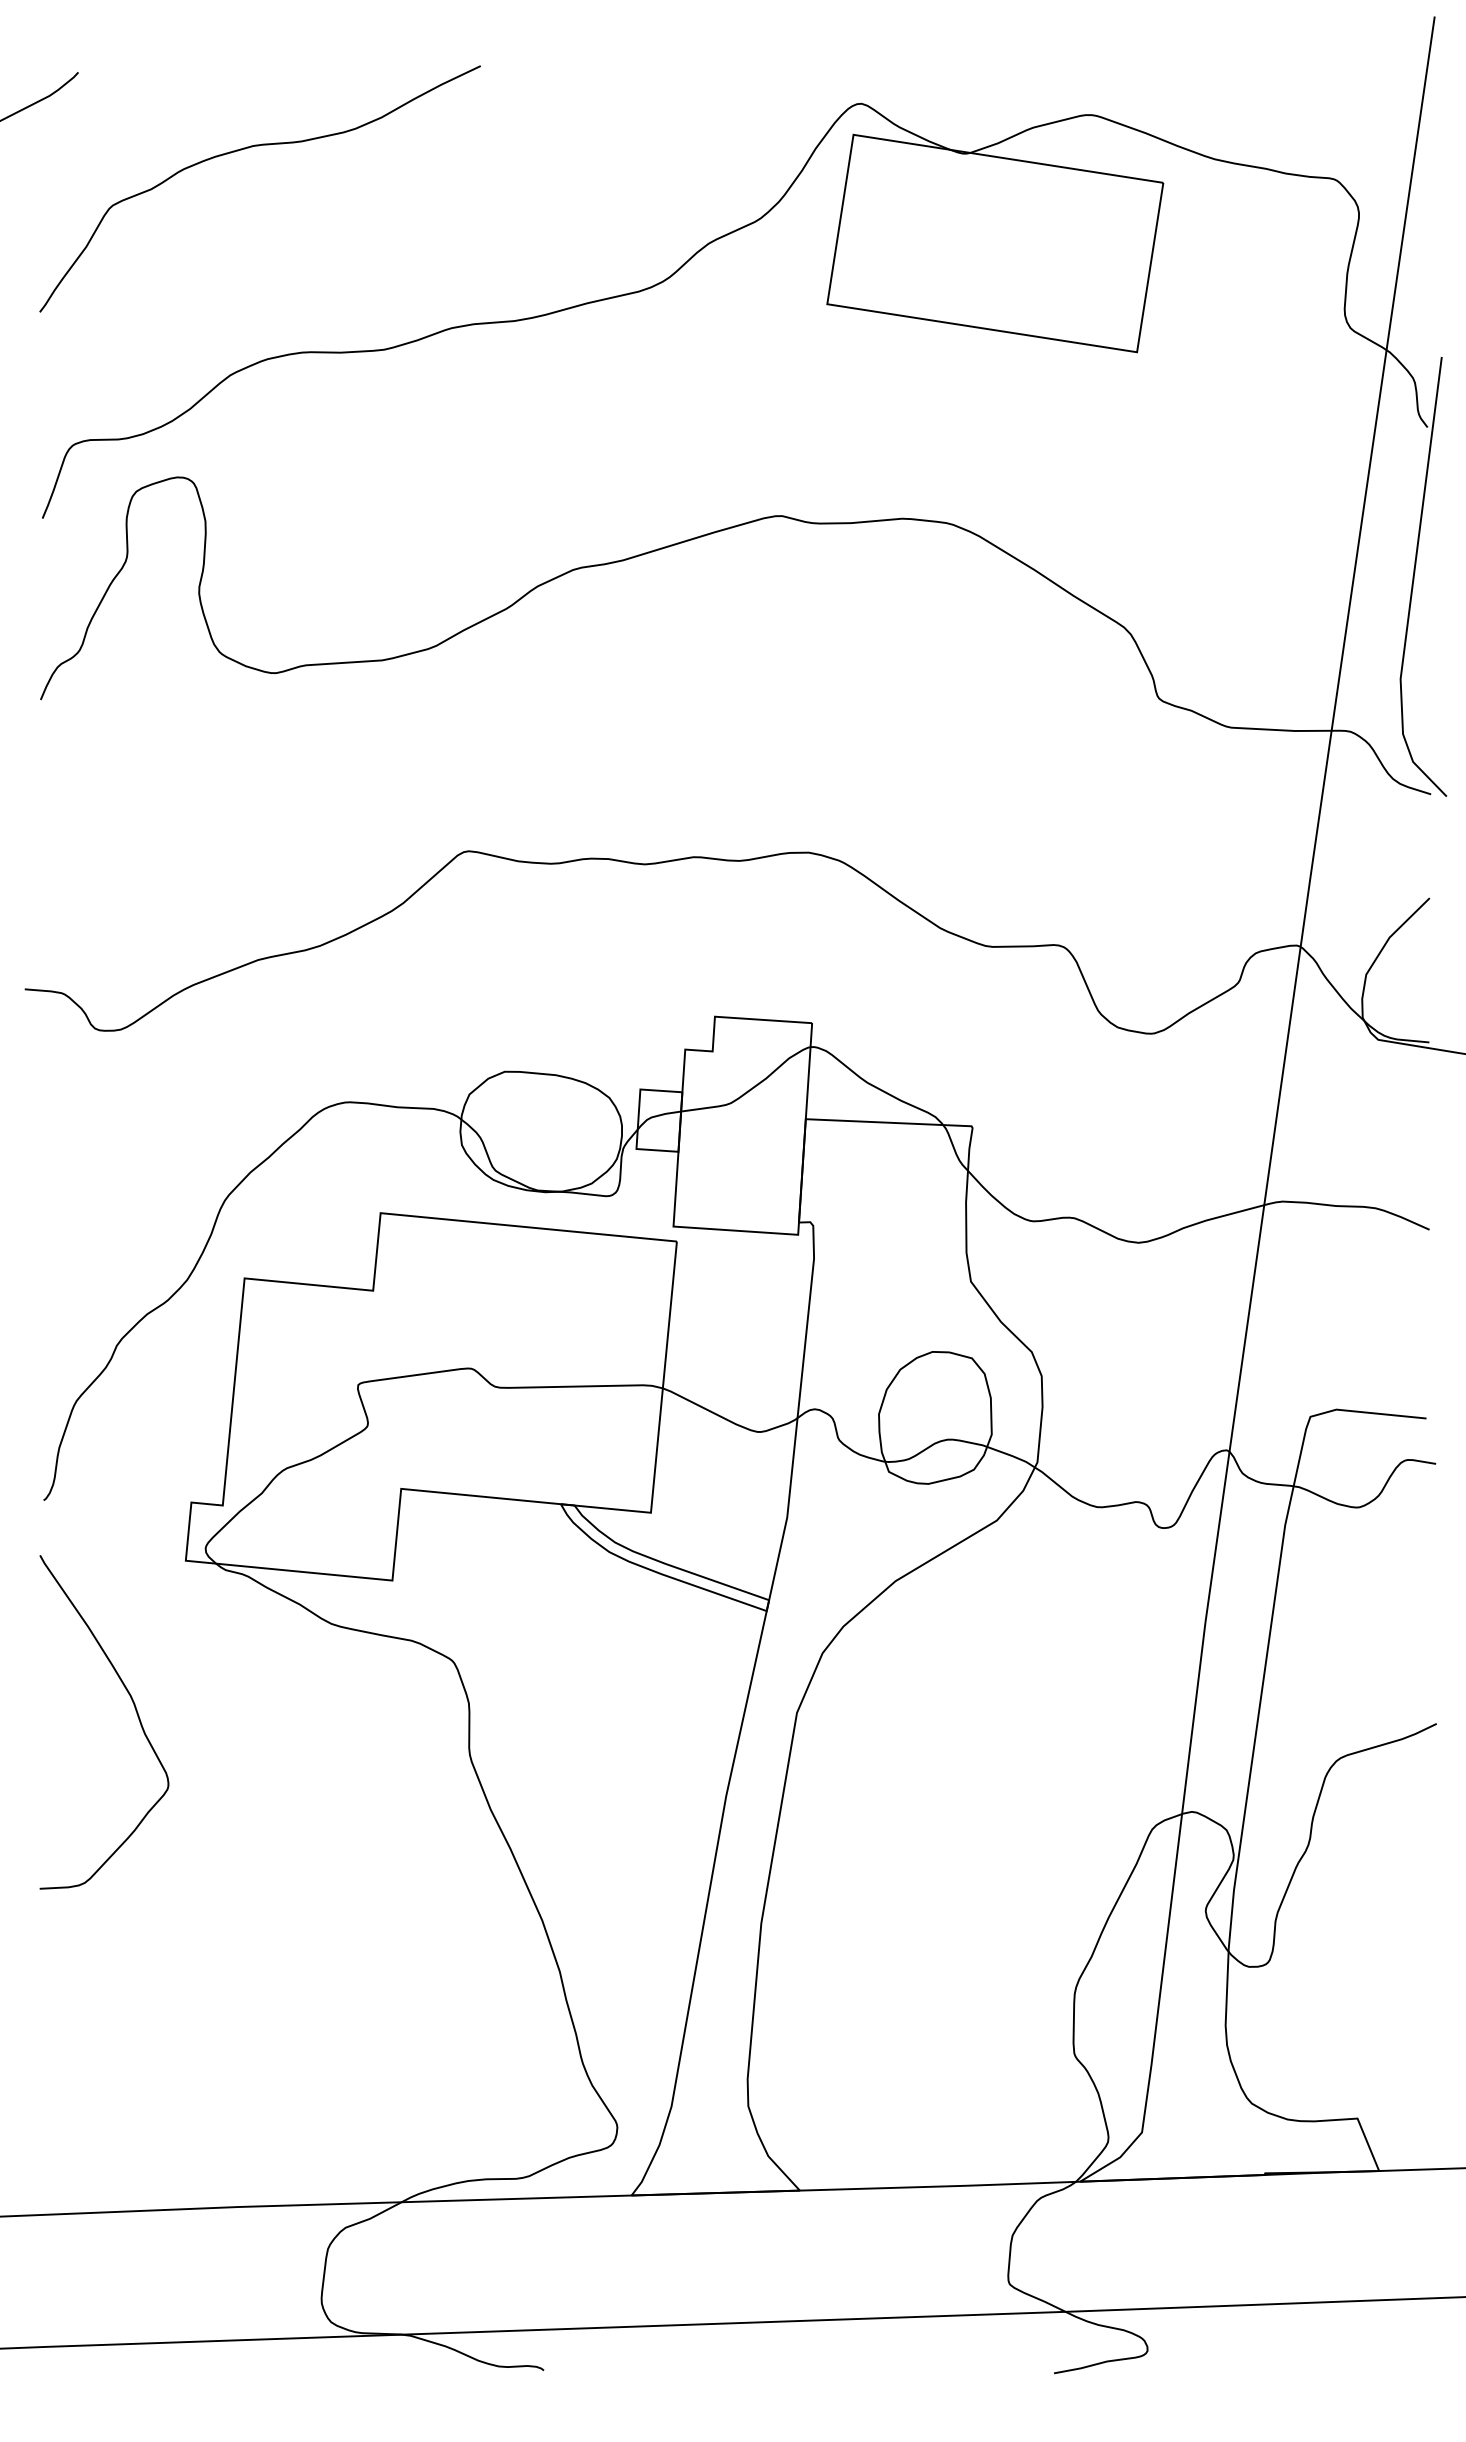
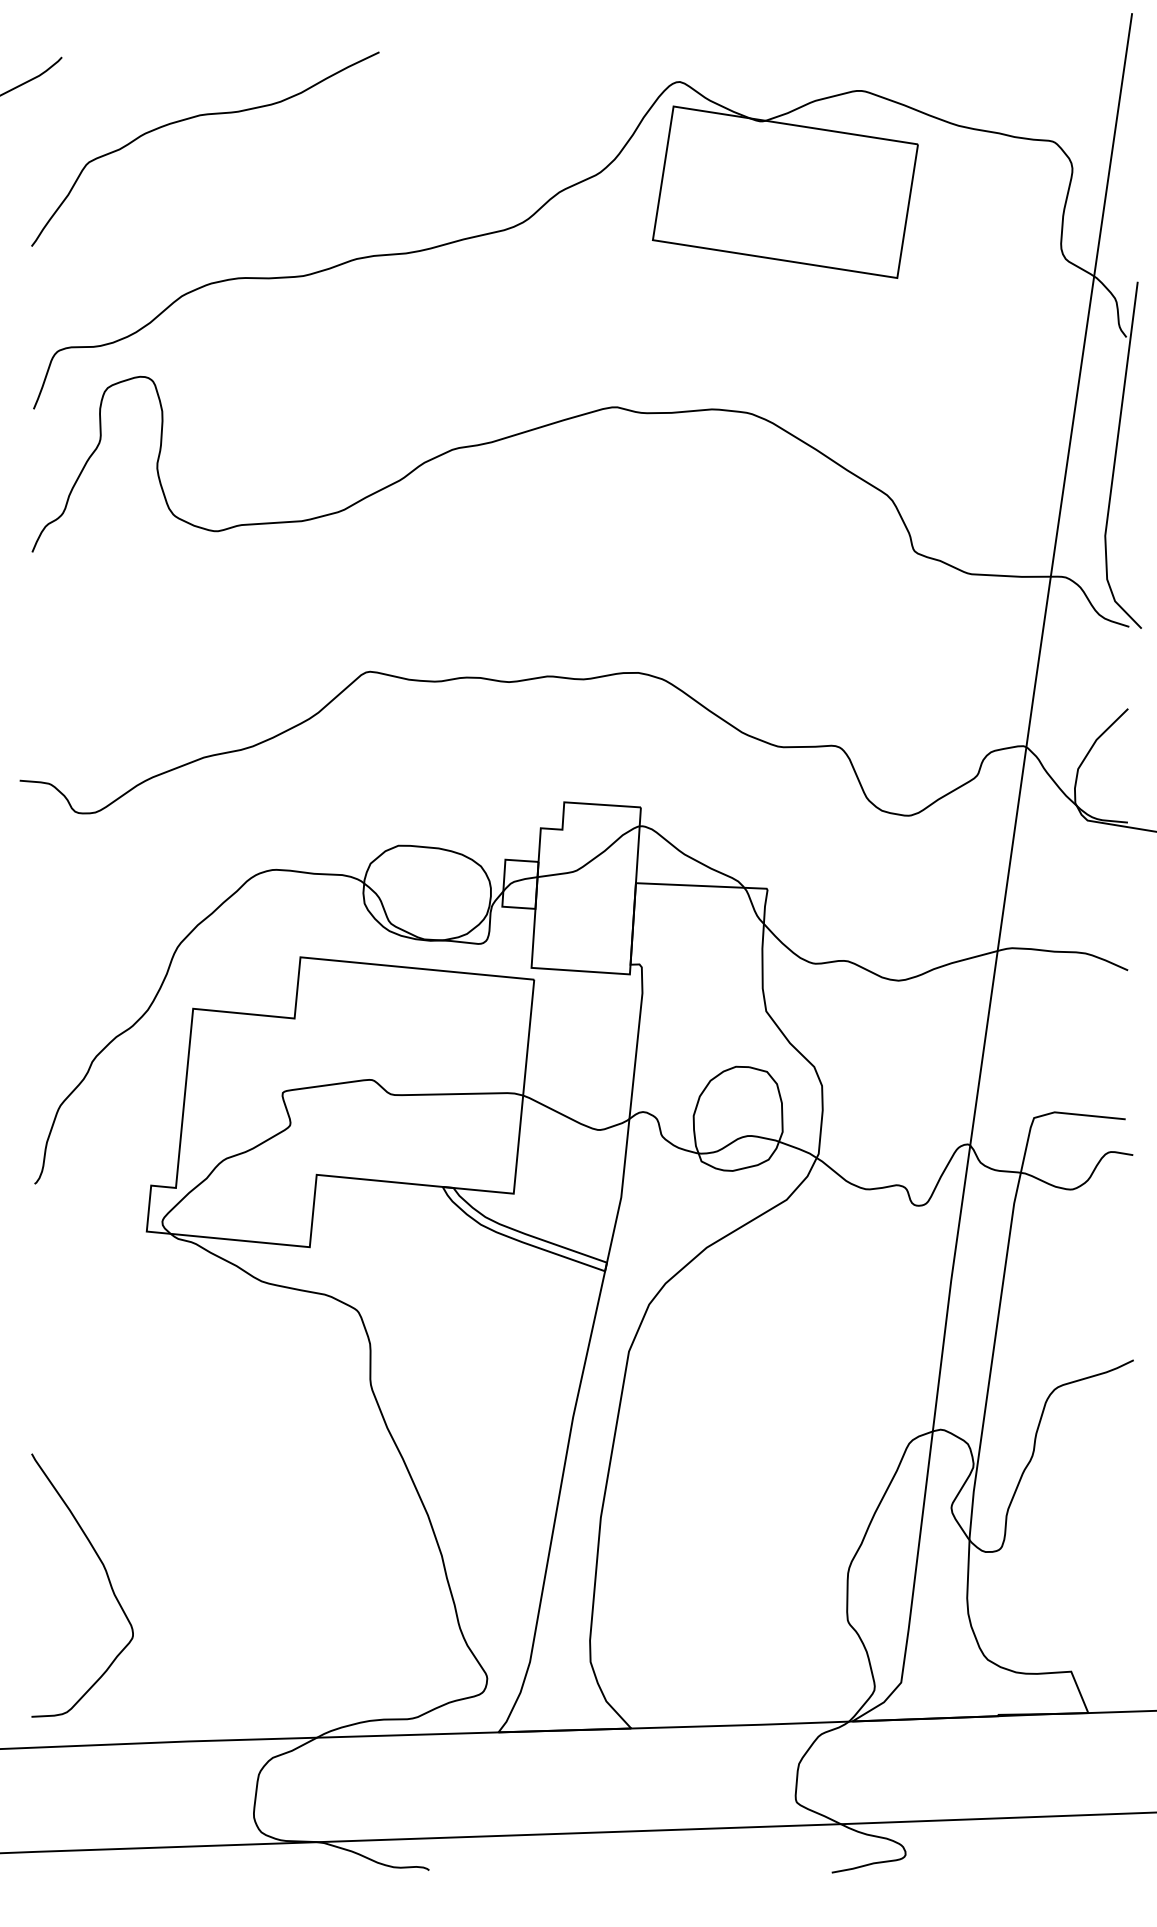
curve: (135, 1711) -> (107, 1576), moved

